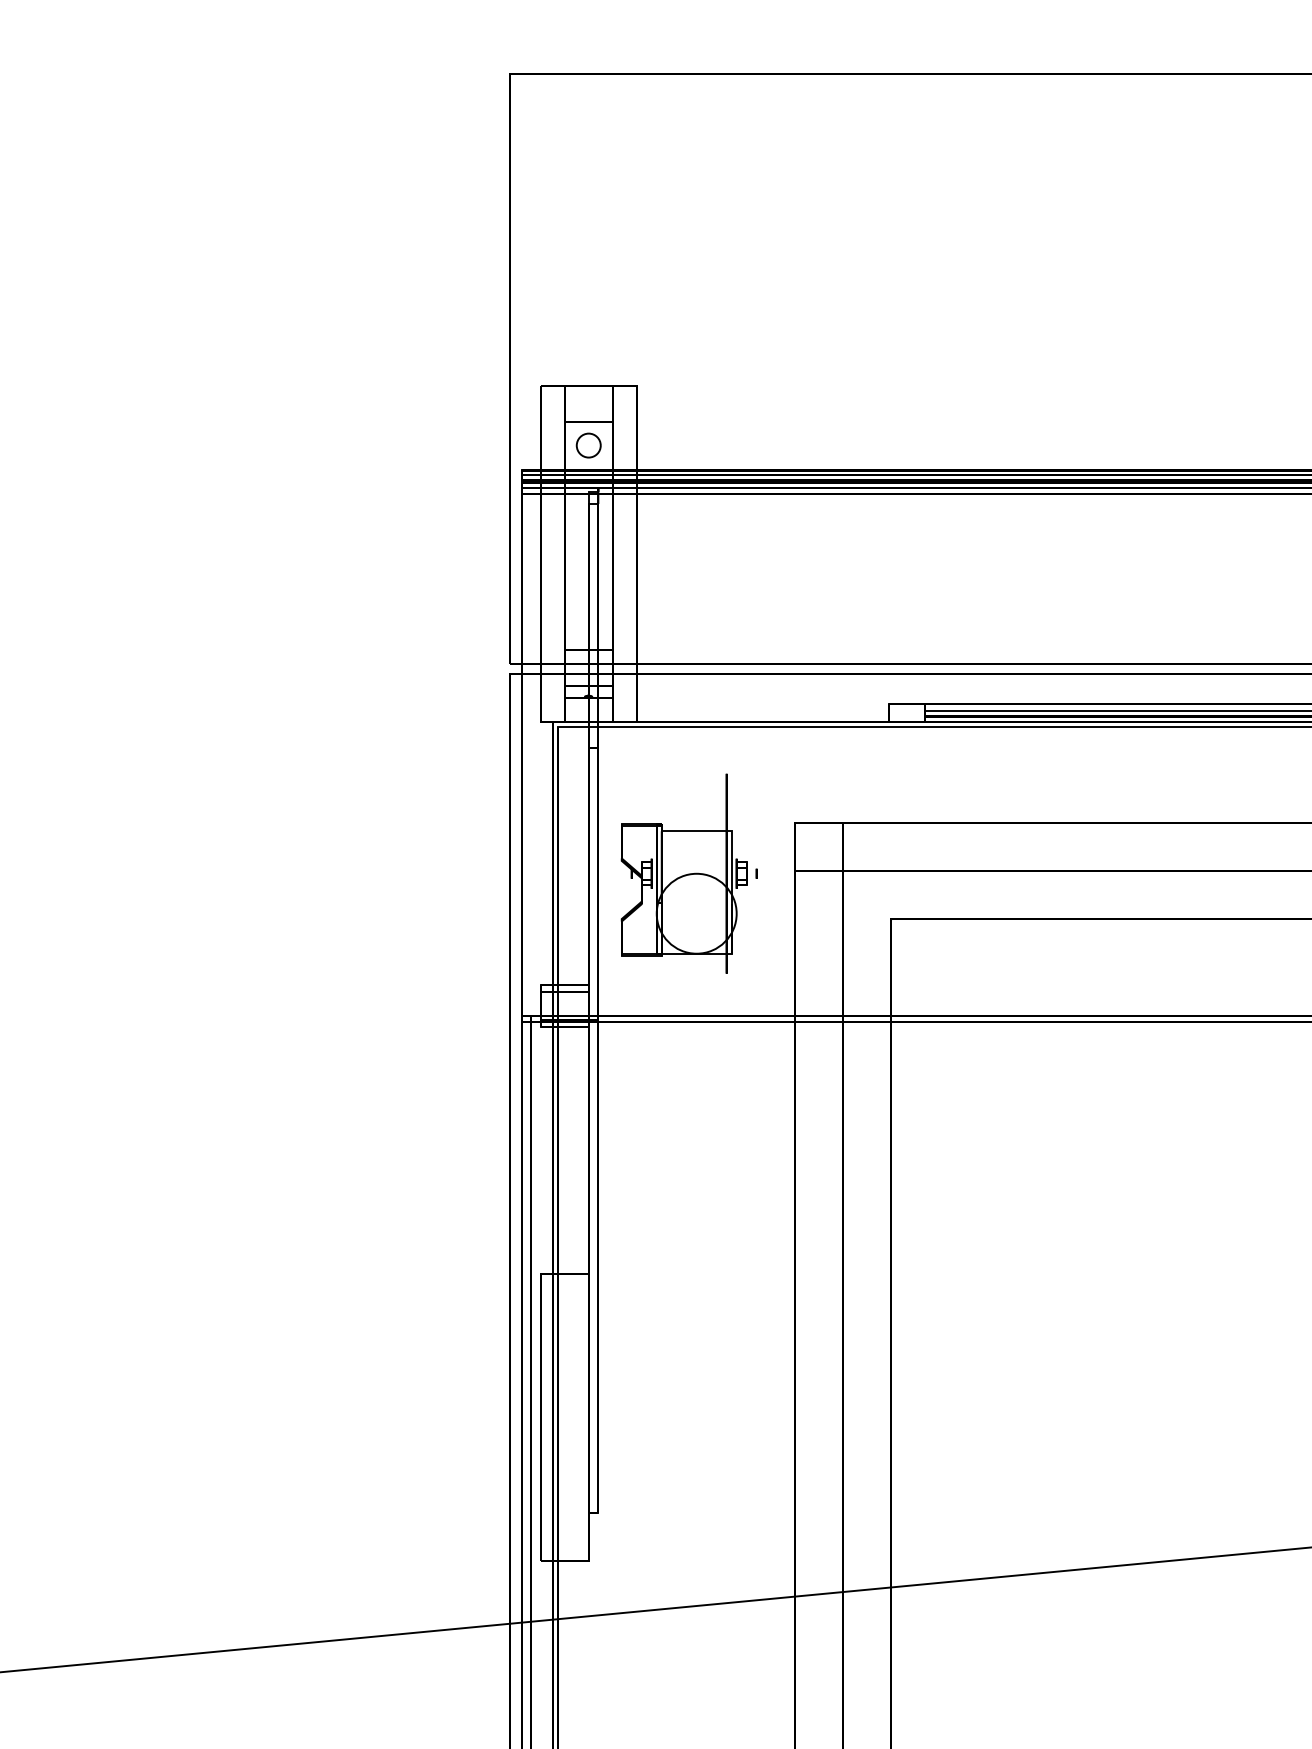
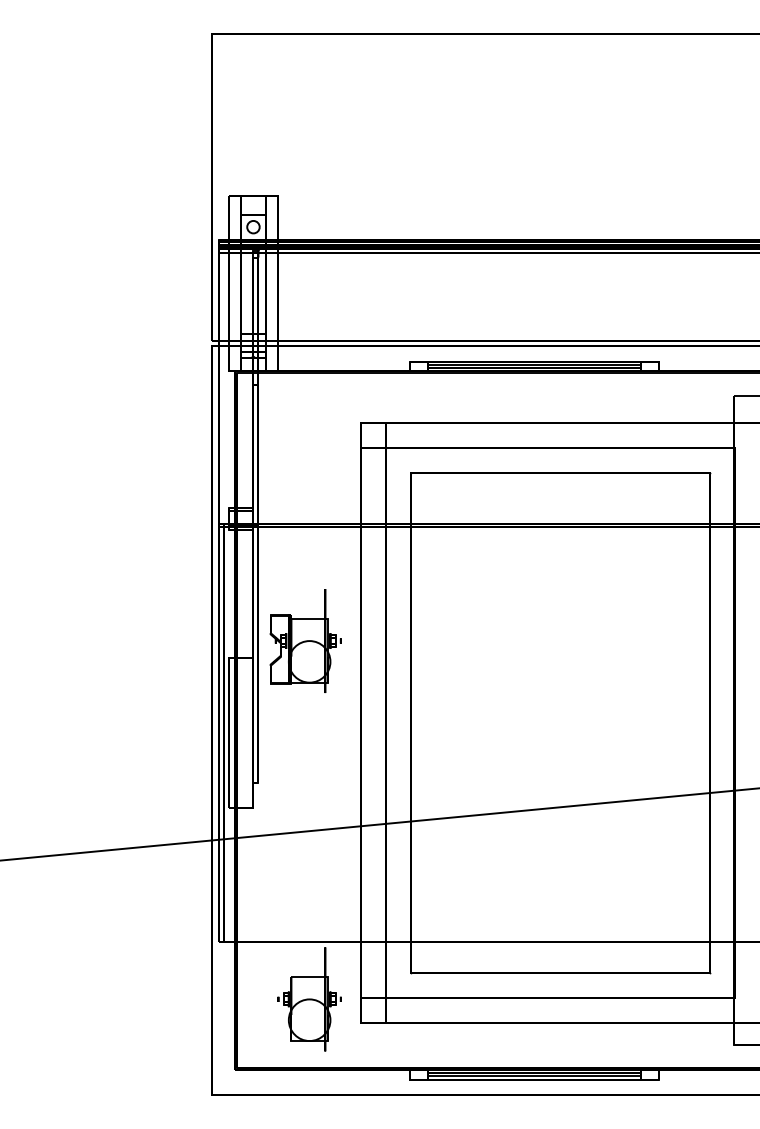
part: (688, 872) -> (305, 640), moved

